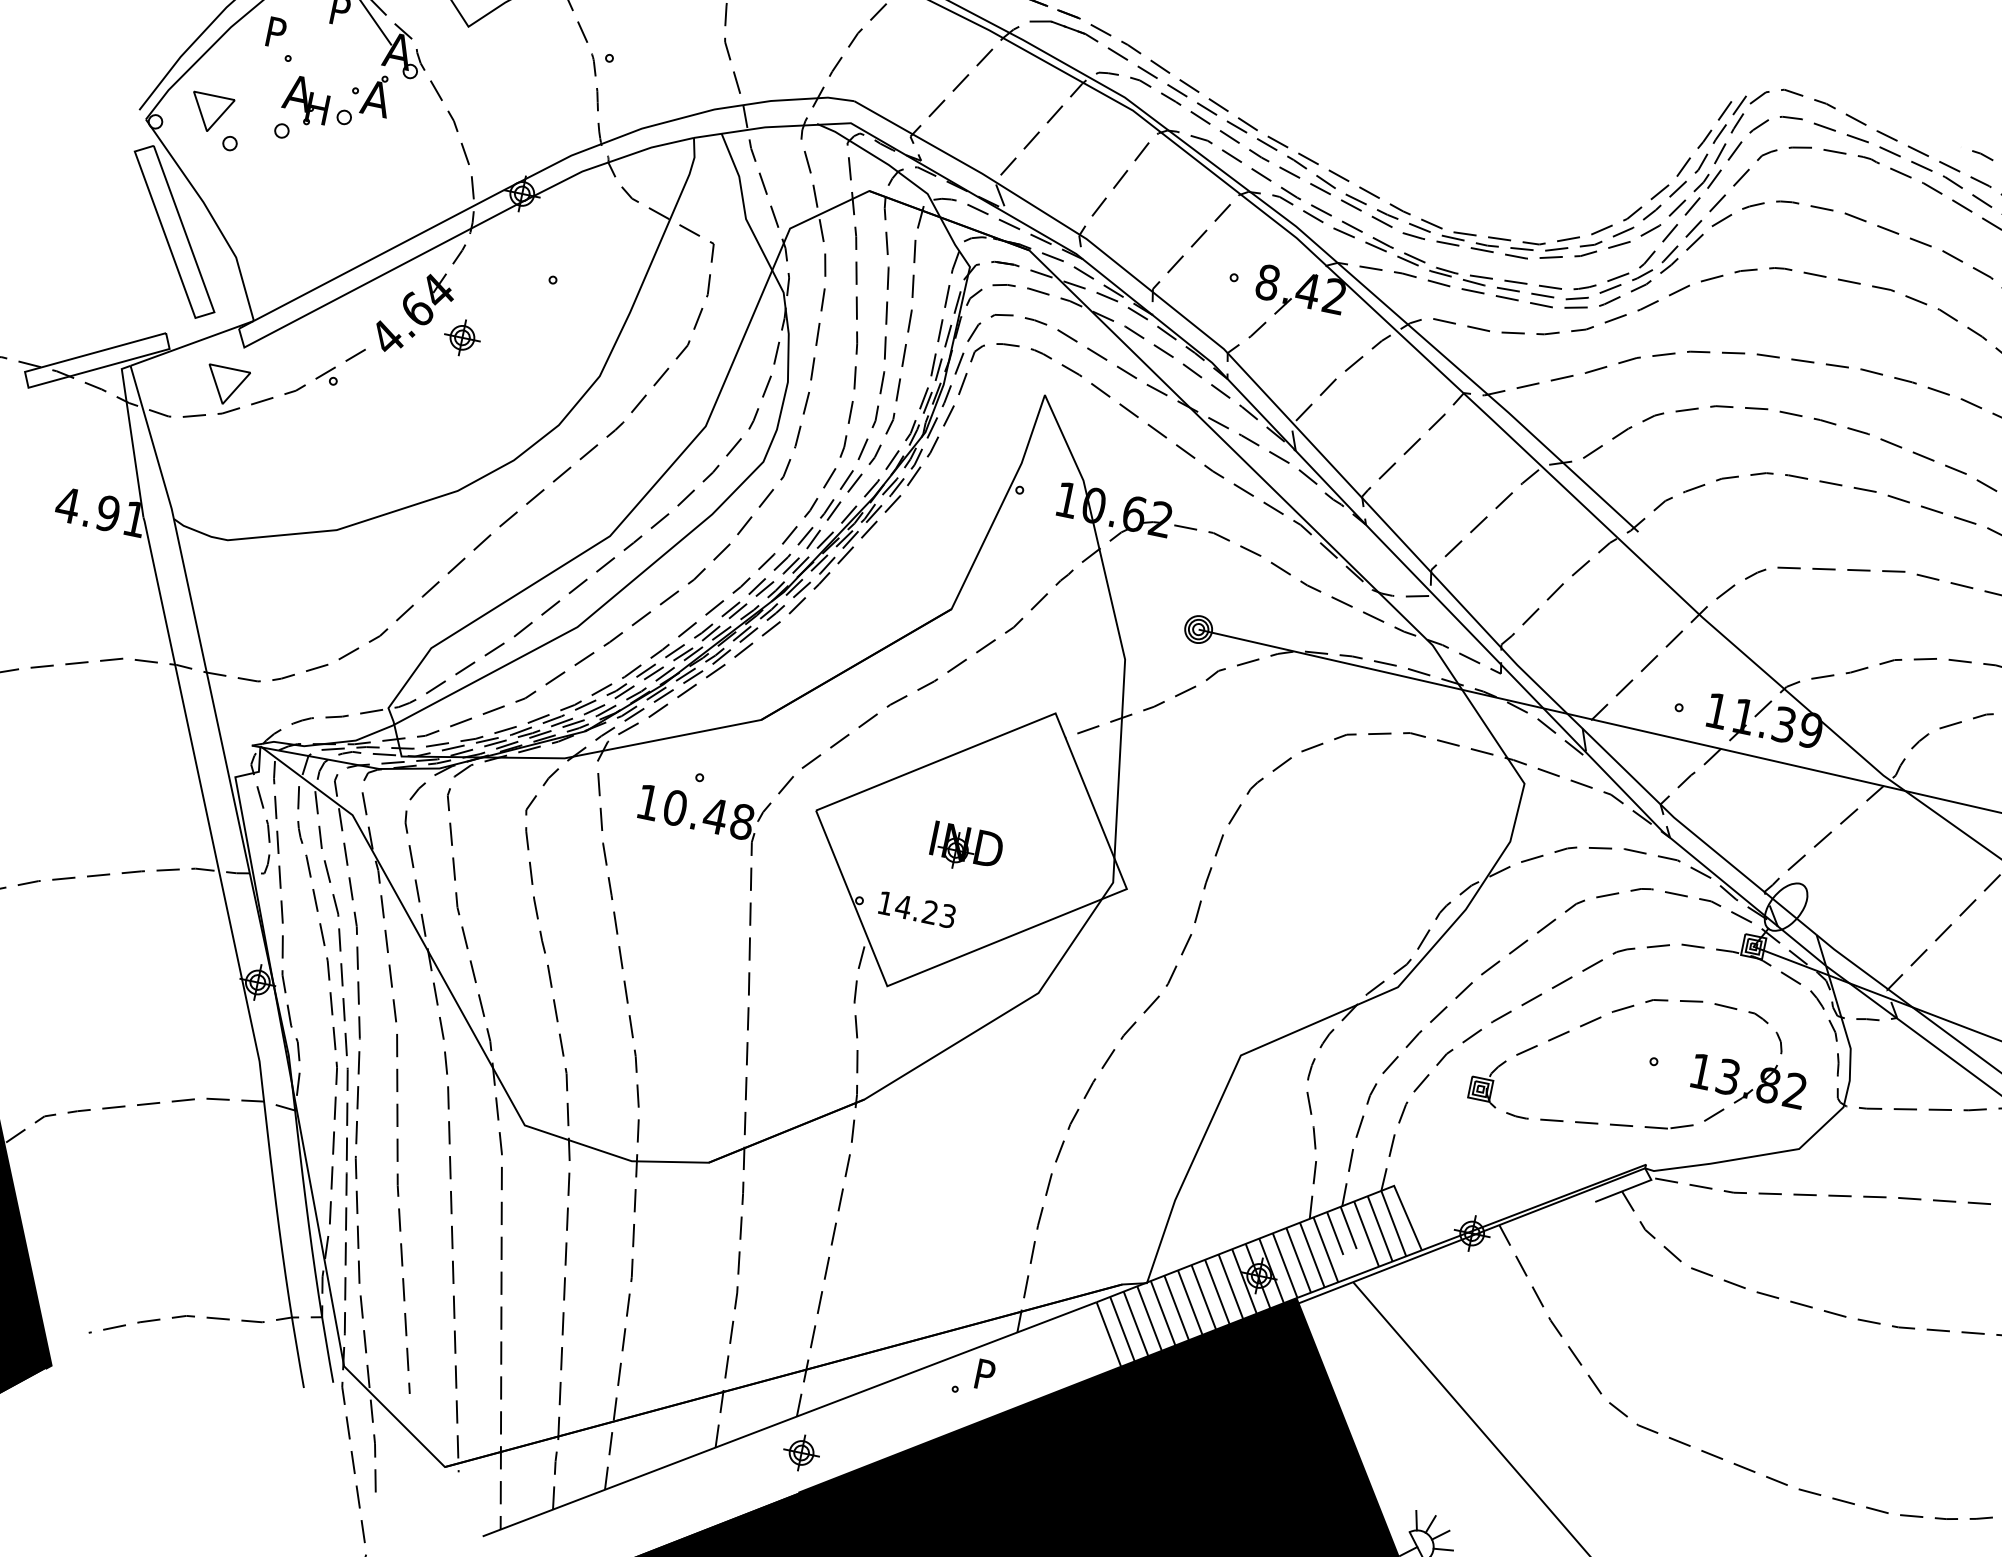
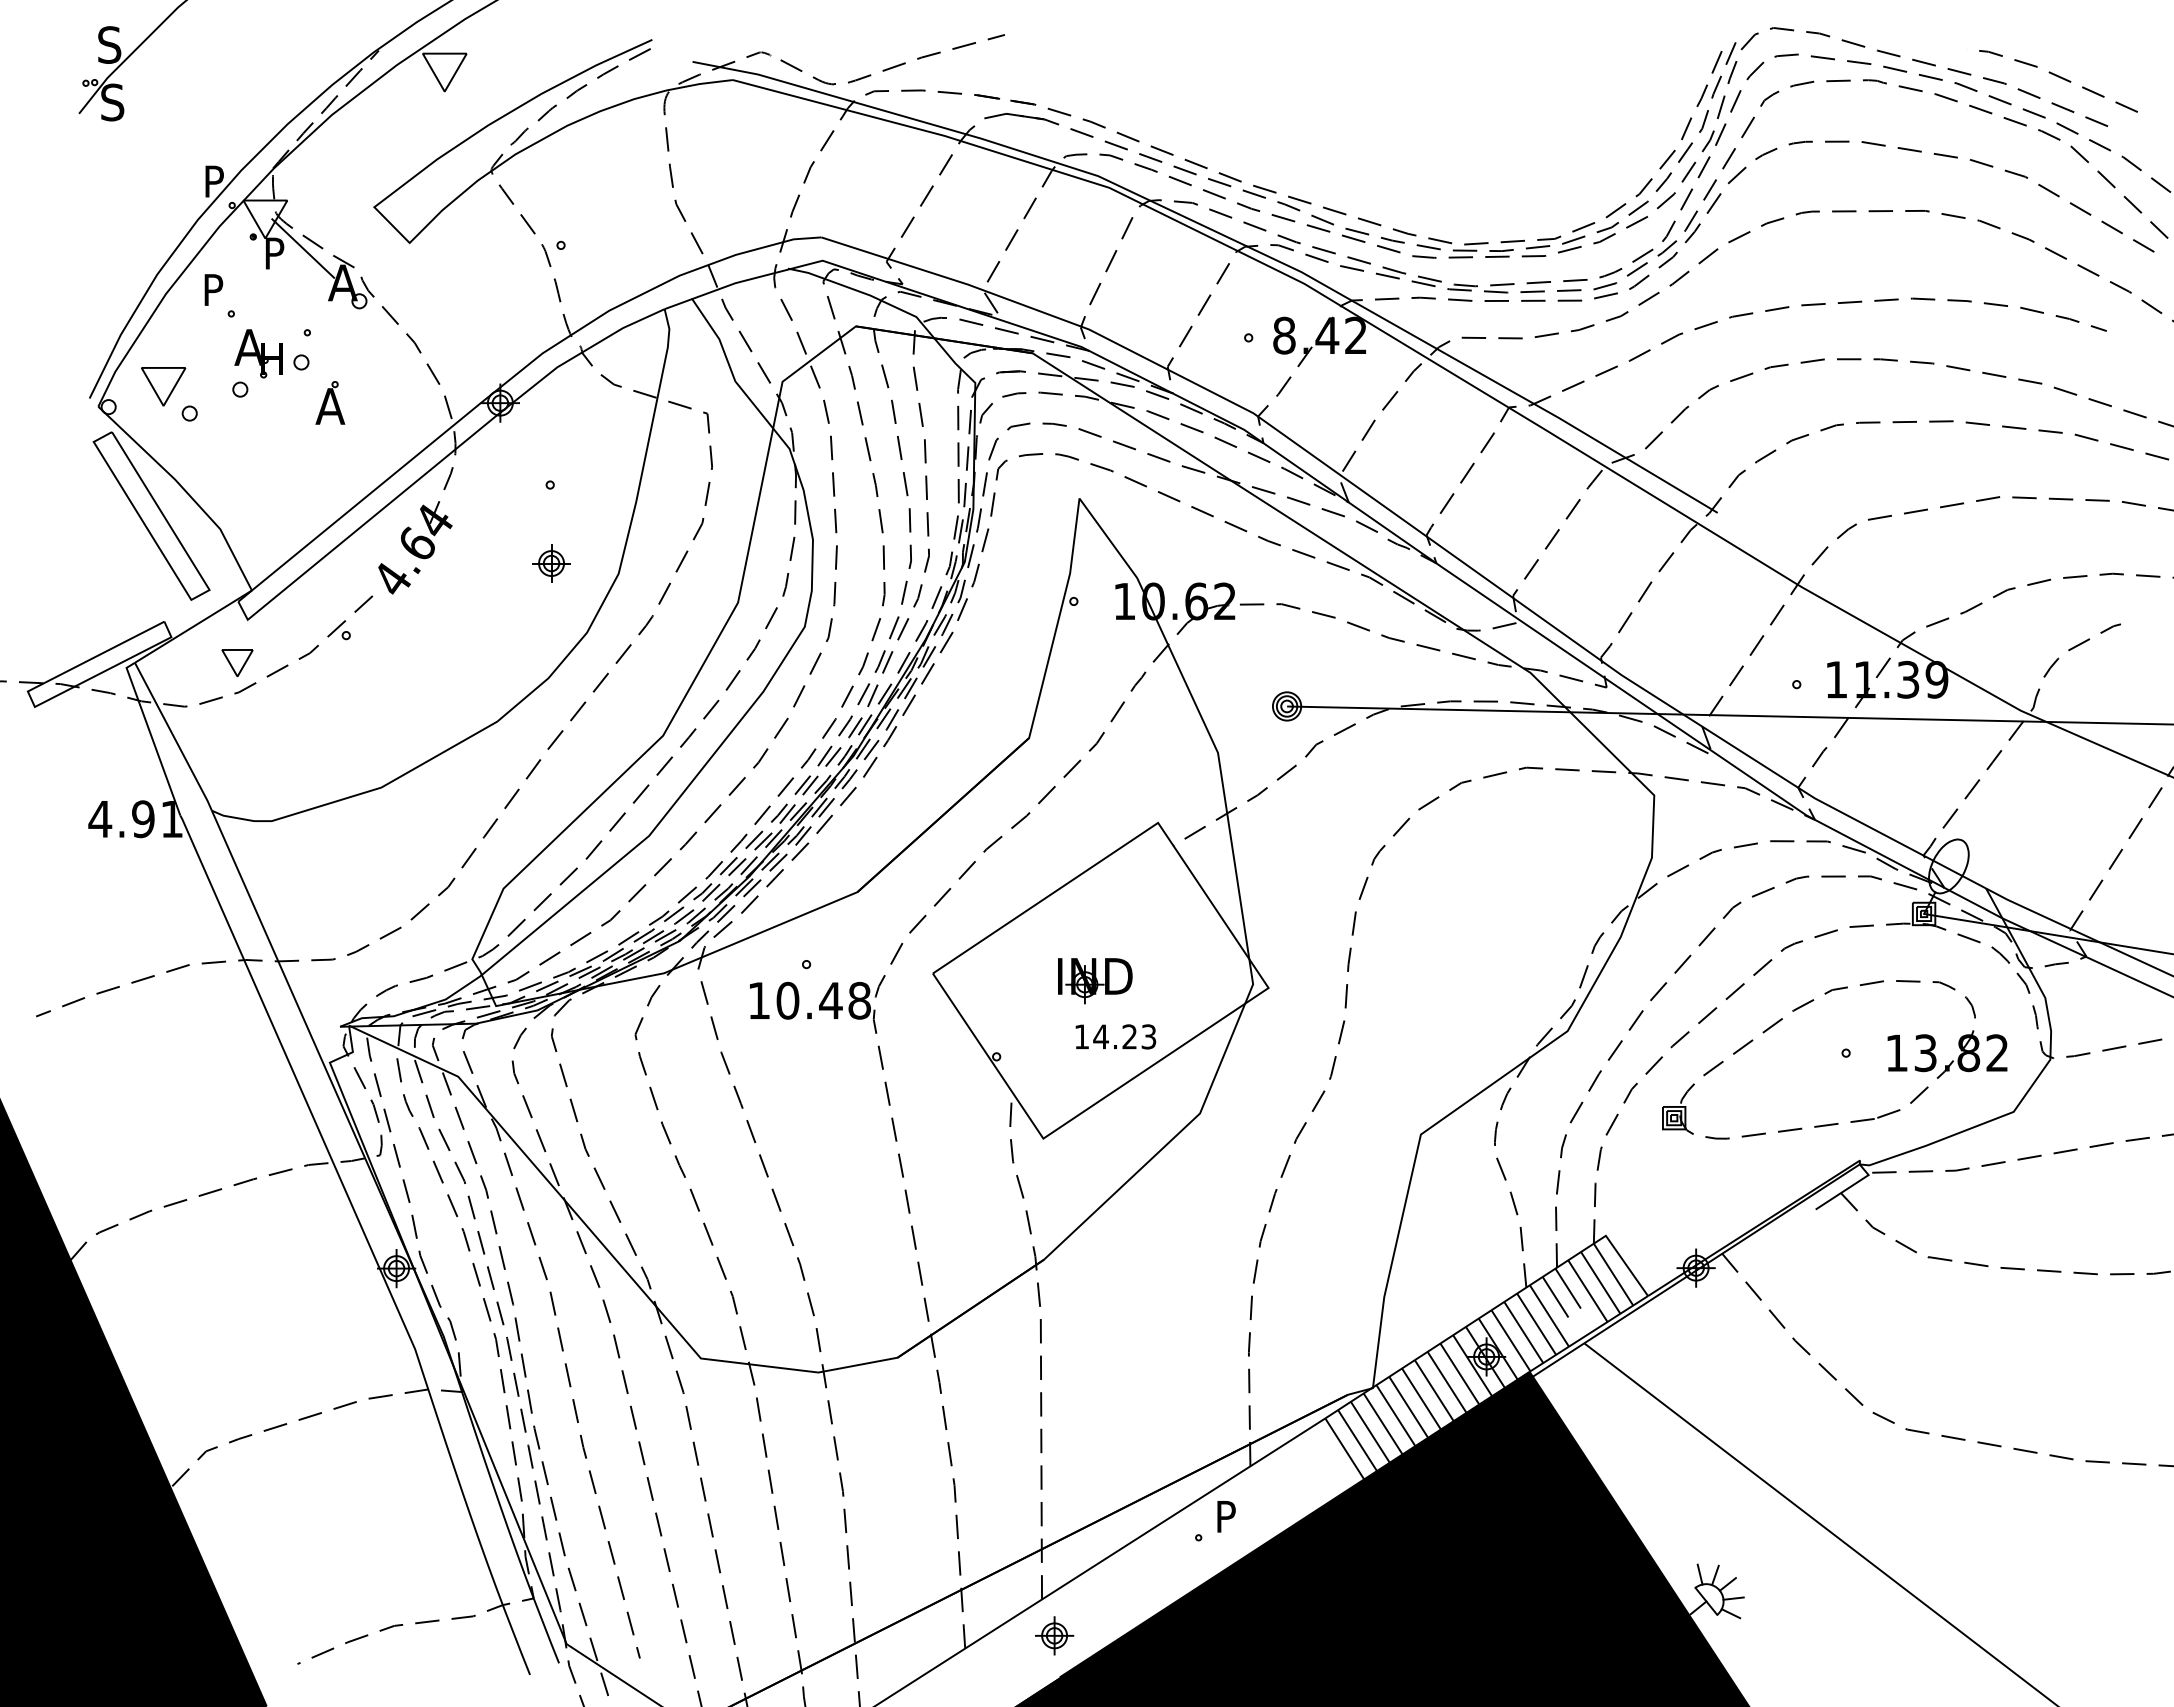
part: (377, 95) -> (330, 402), moved
part: (462, 337) -> (551, 563), moved
part: (226, 385) -> (237, 662), size x0.7
text: (917, 909) -> (1115, 1036), moved

